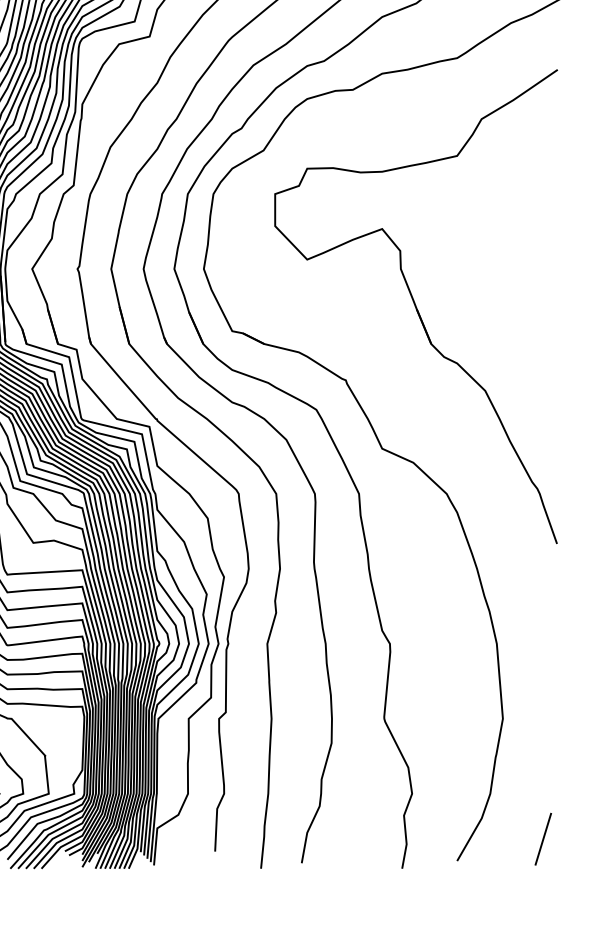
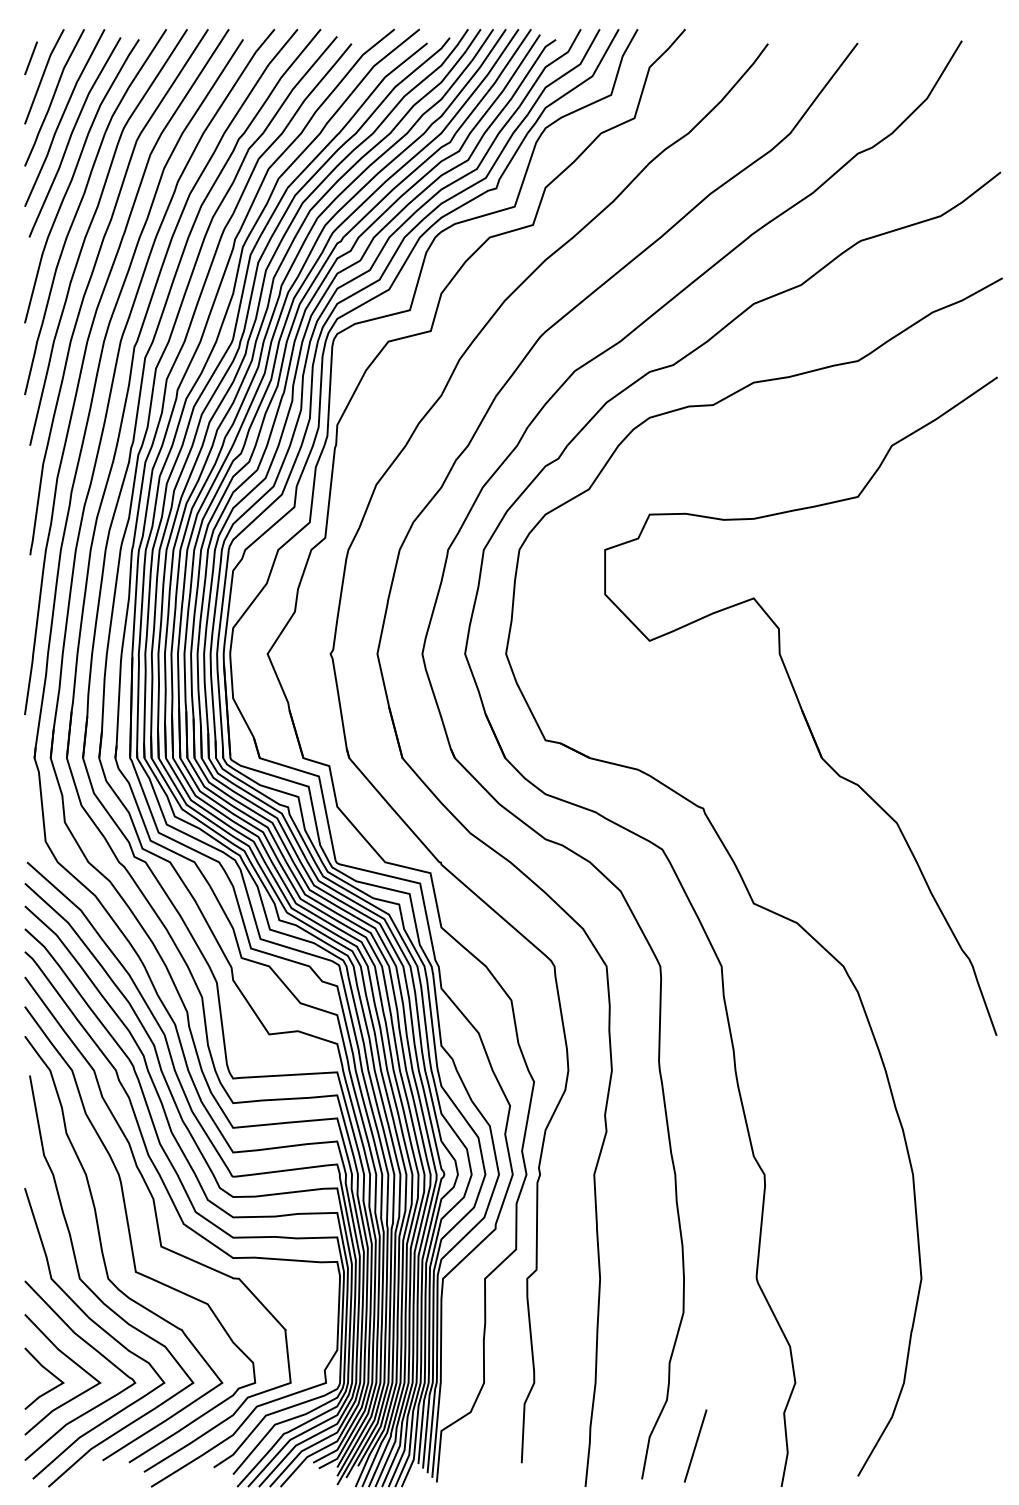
line: (543, 838) -> (695, 1445), moved

